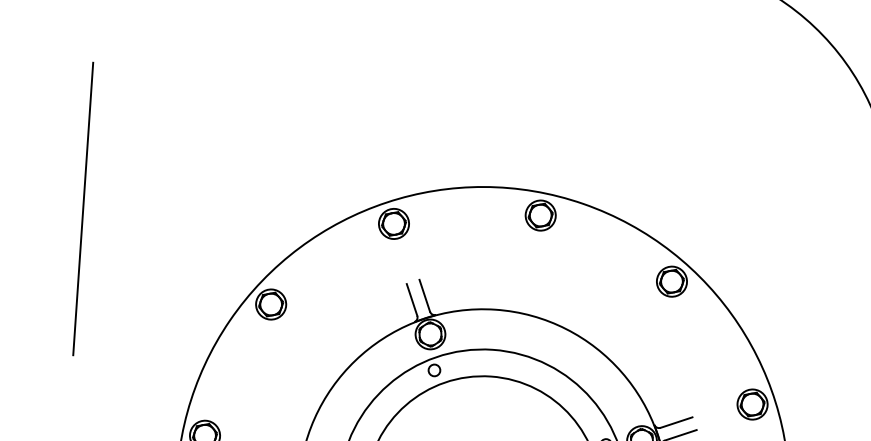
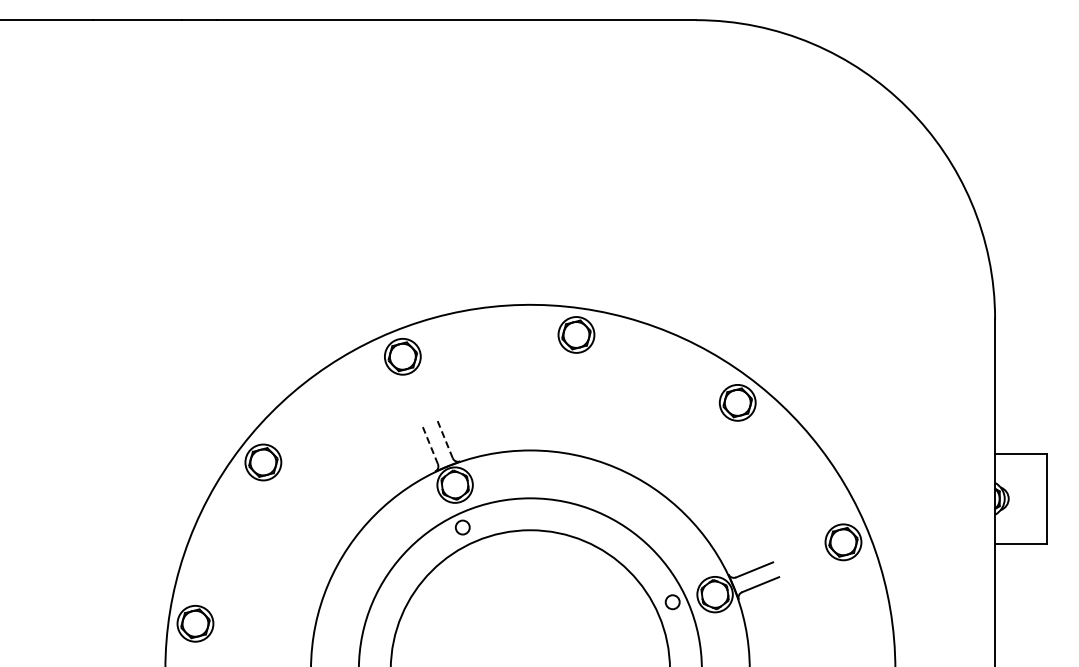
line: (83, 208) -> (32, 363), removed
line: (425, 295) -> (445, 439), solid -> dashed
line: (412, 299) -> (430, 445), solid -> dashed

